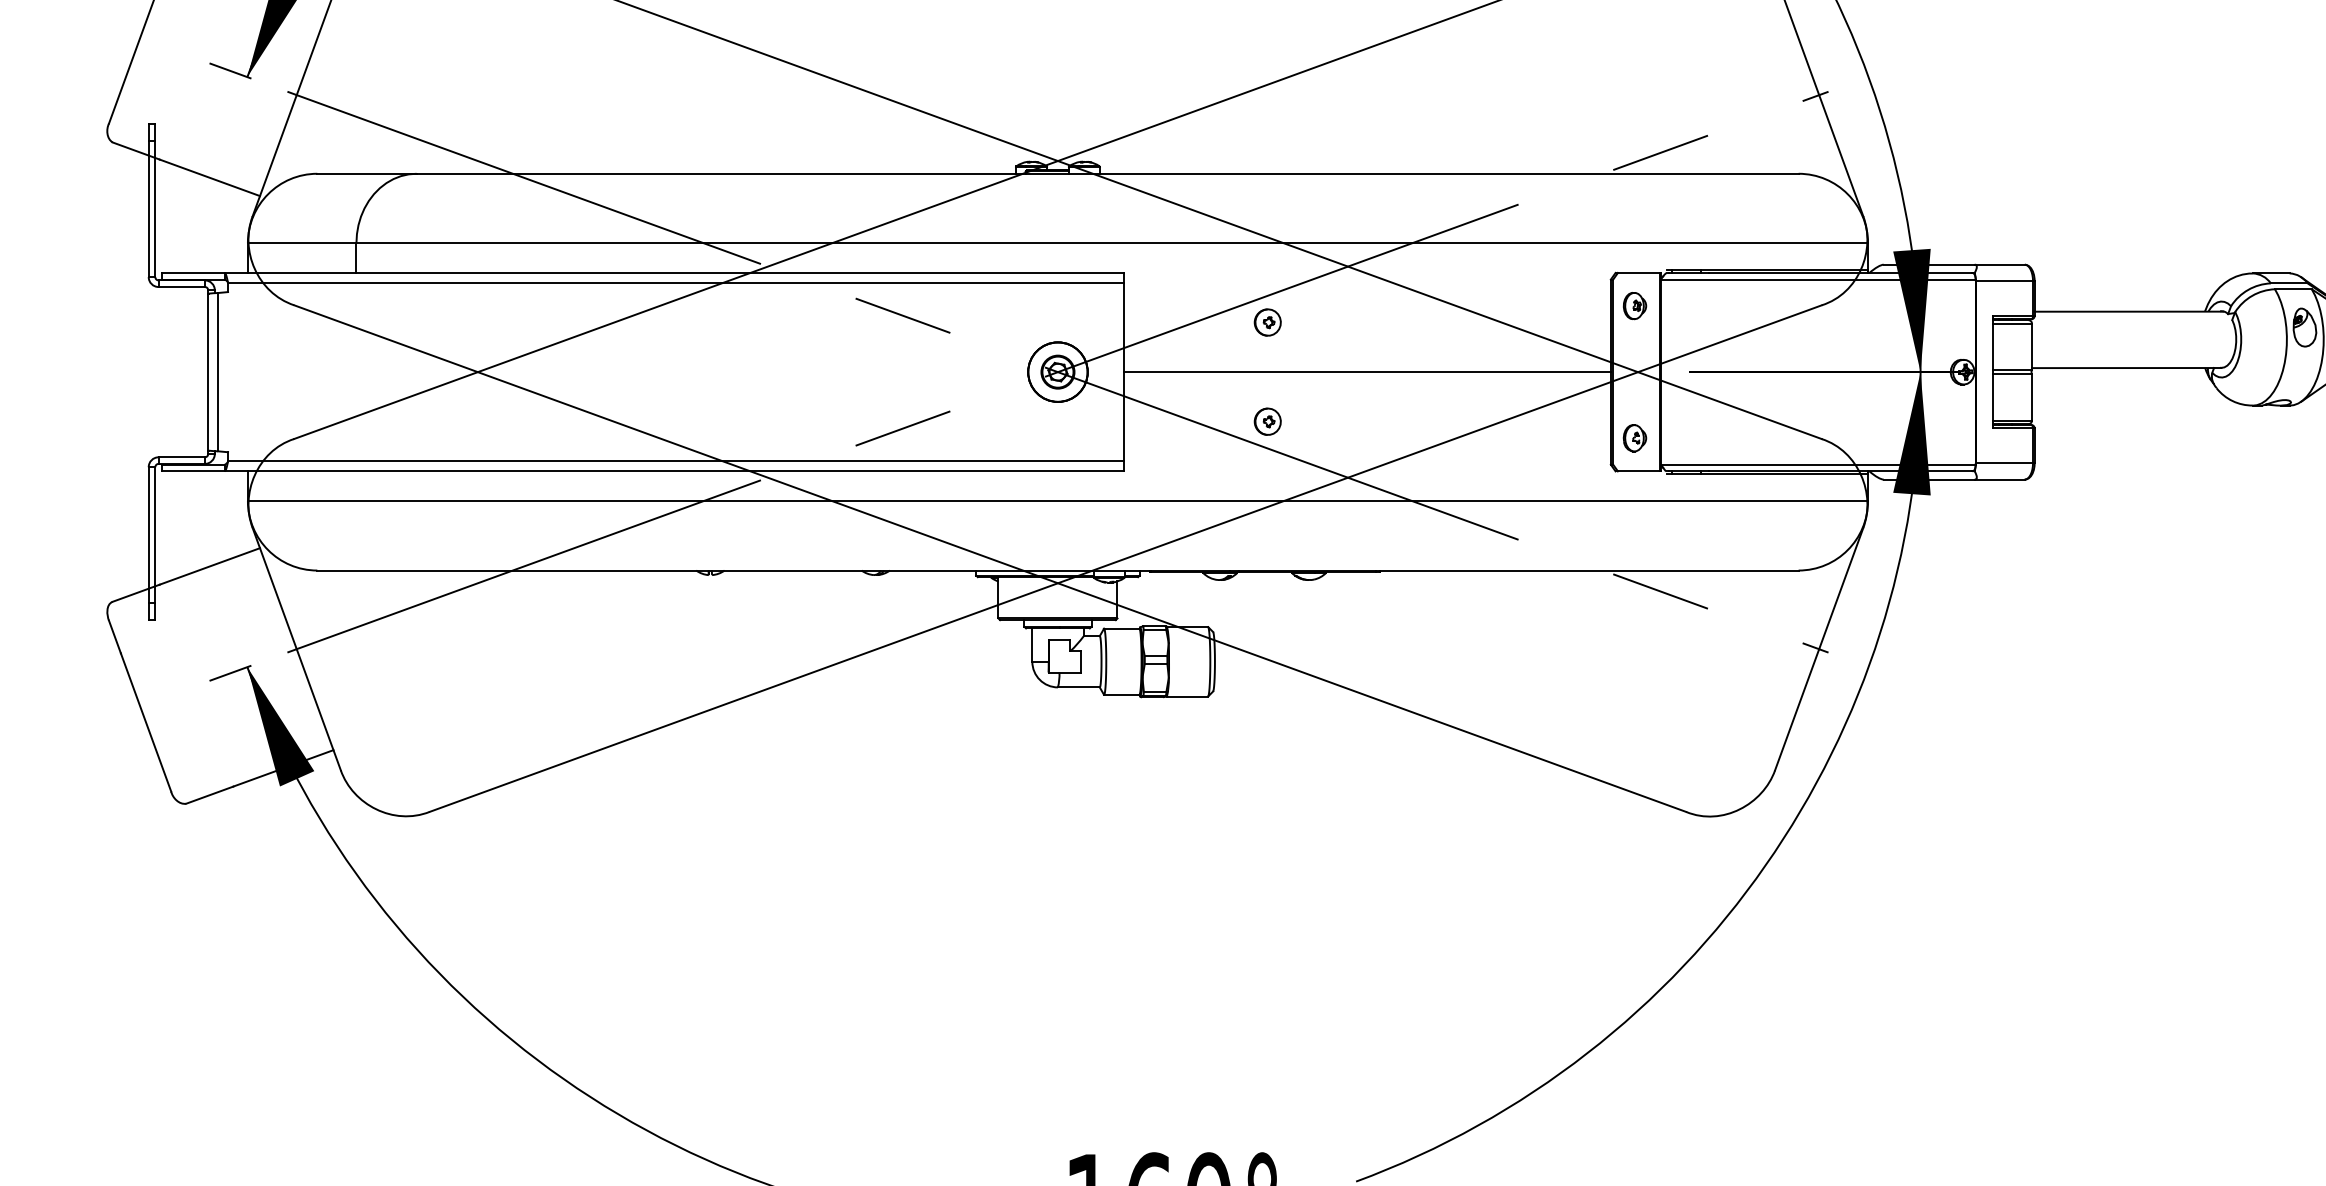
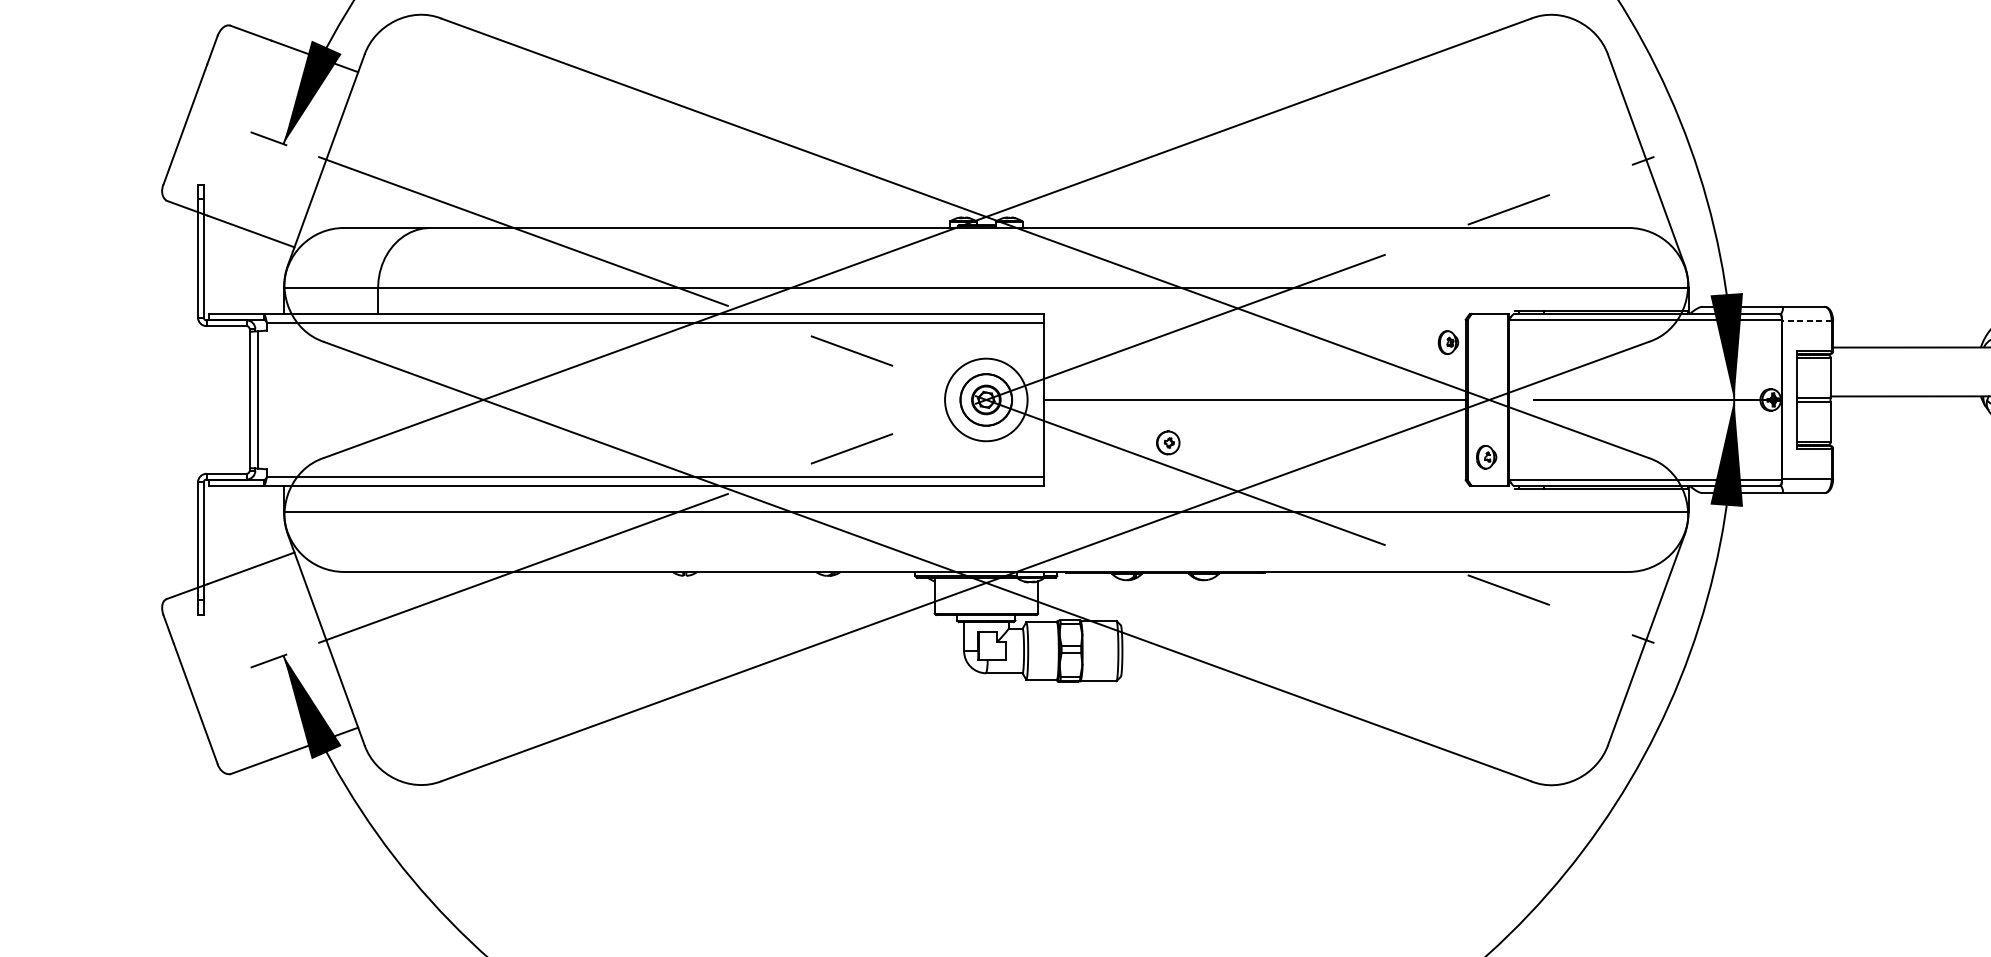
line: (2004, 281) -> (1806, 321), solid -> dashed
part: (1634, 306) -> (1448, 343), moved
part: (1267, 322) -> (1167, 356), removed
circle: (1057, 371) -> (985, 399), size x1.6

